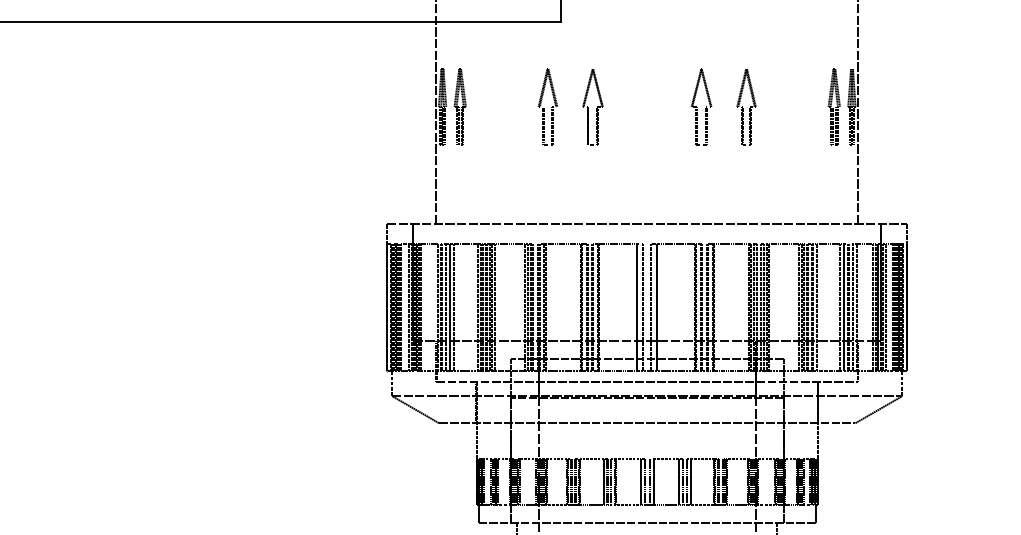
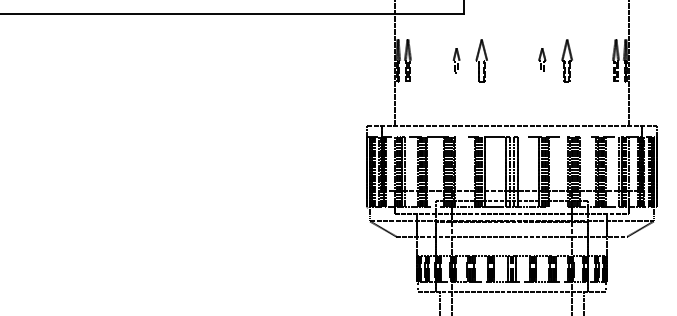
part: (547, 106) -> (456, 60), size x0.6
part: (702, 106) -> (542, 60), size x0.6

